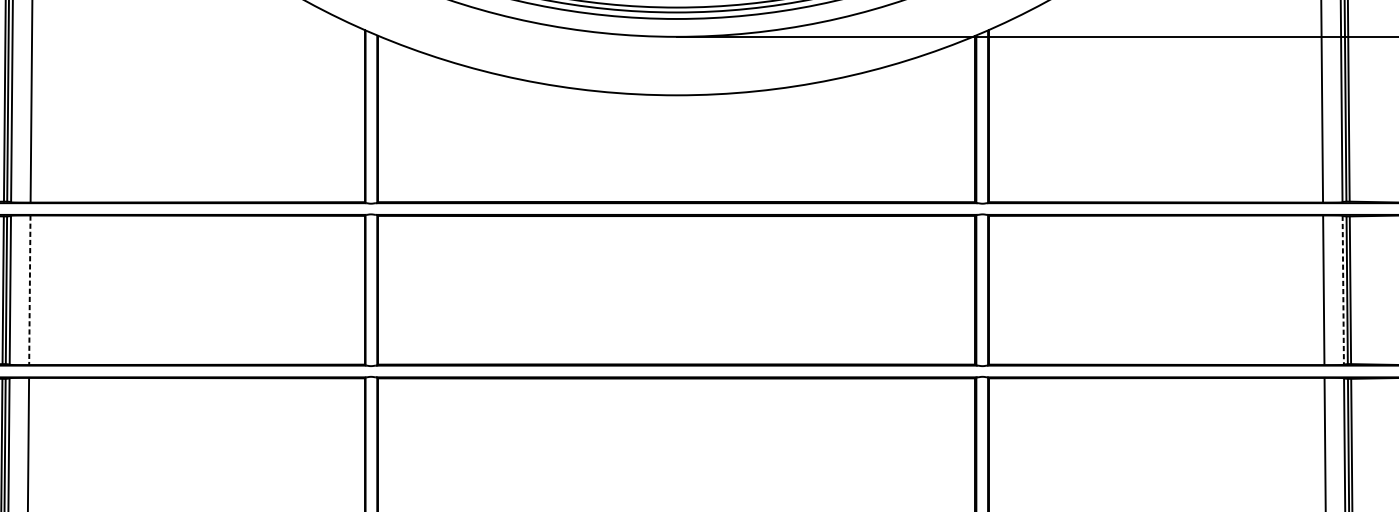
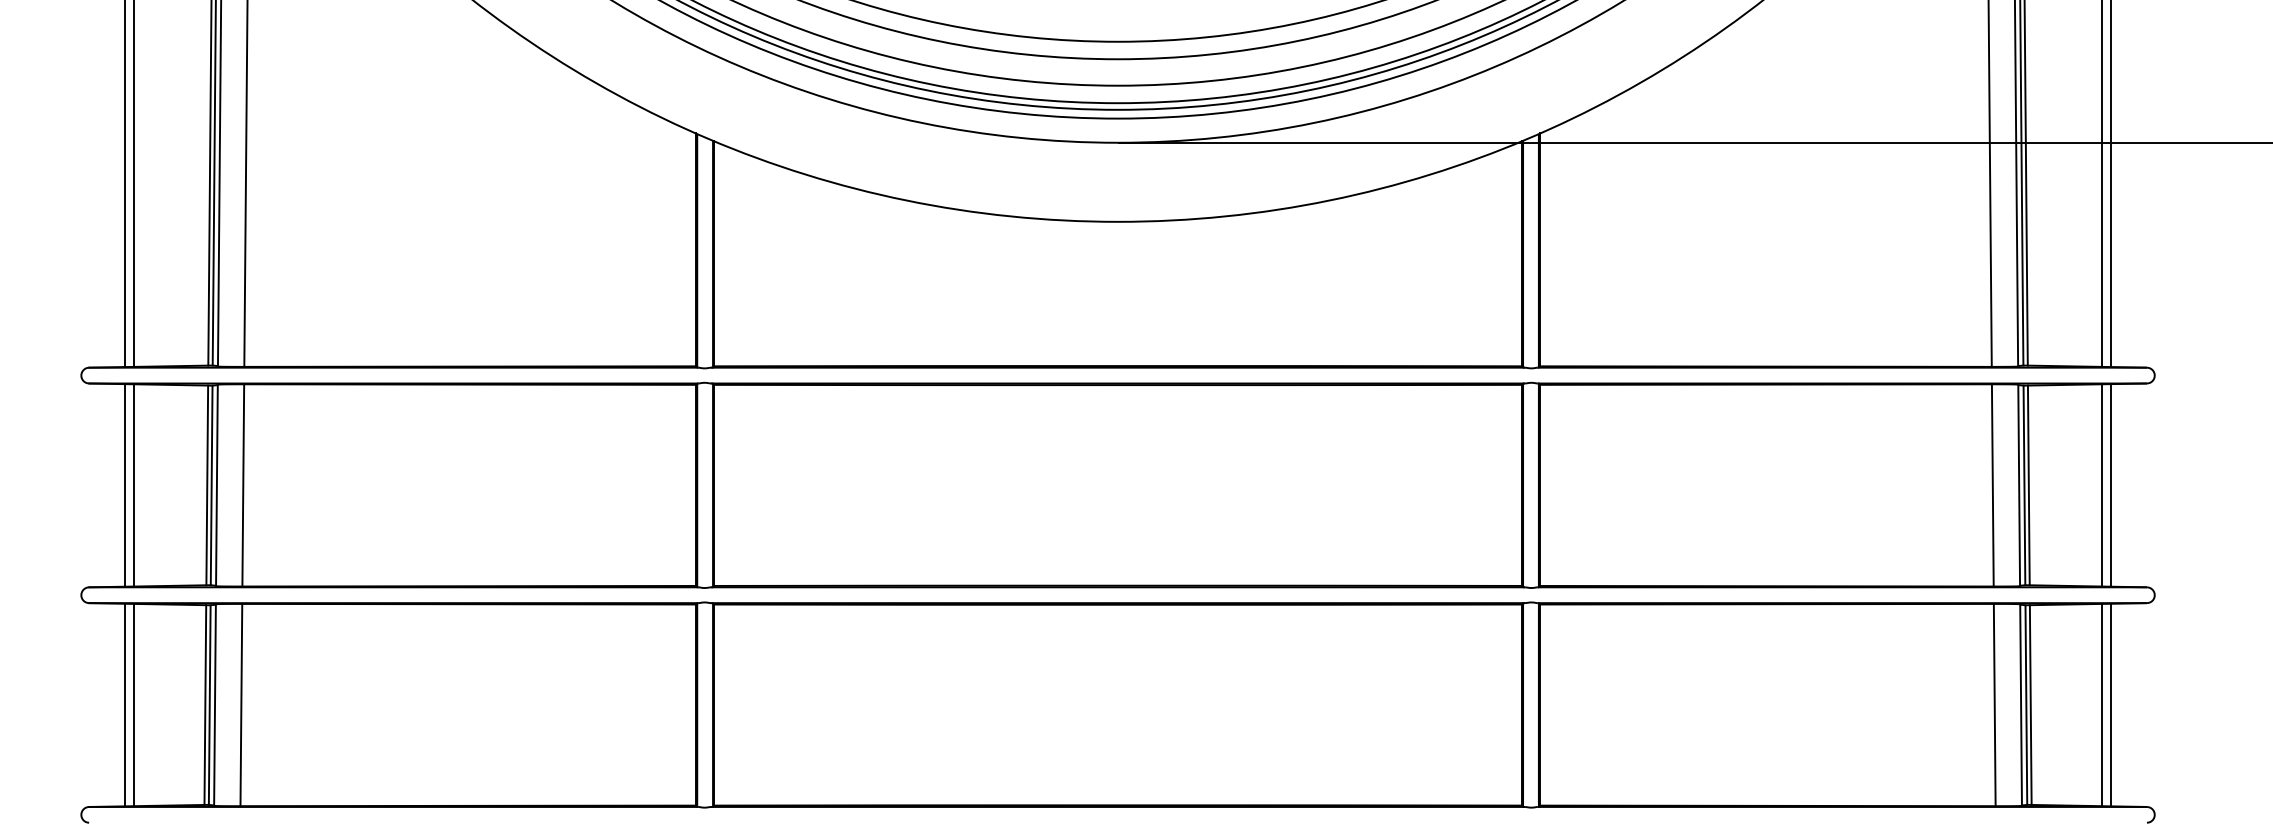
line: (29, 290) -> (243, 485), dashed -> solid
line: (1343, 290) -> (2019, 485), dashed -> solid

